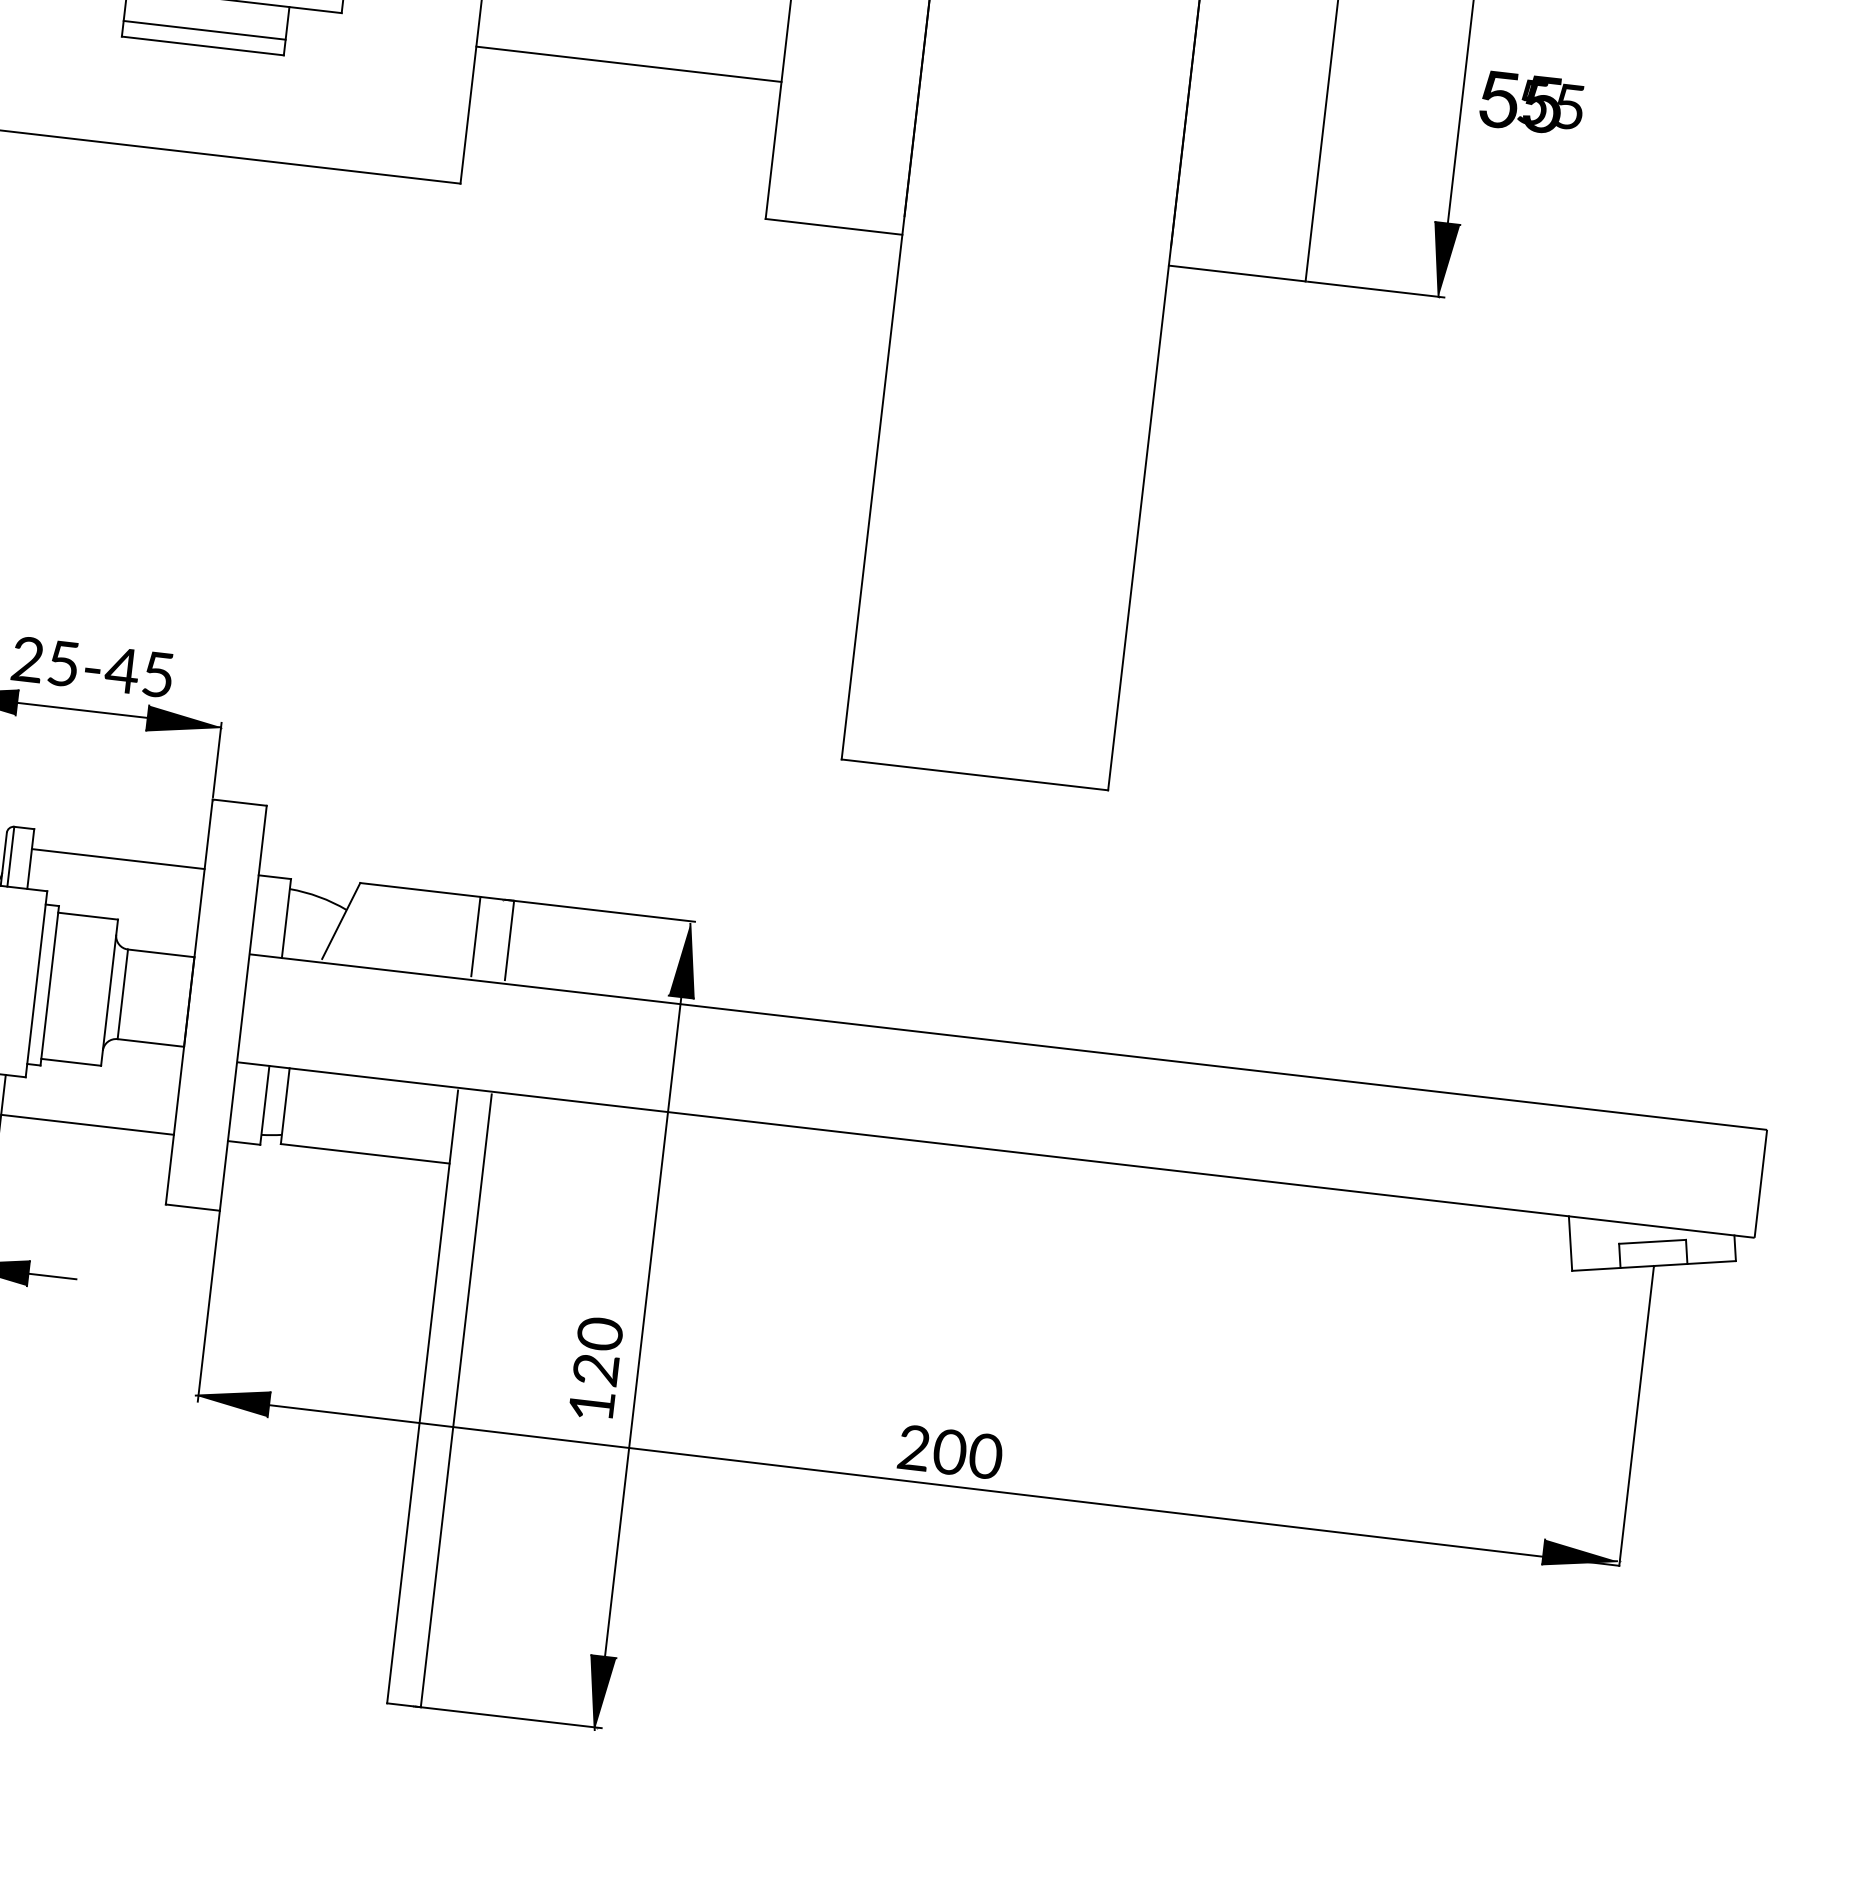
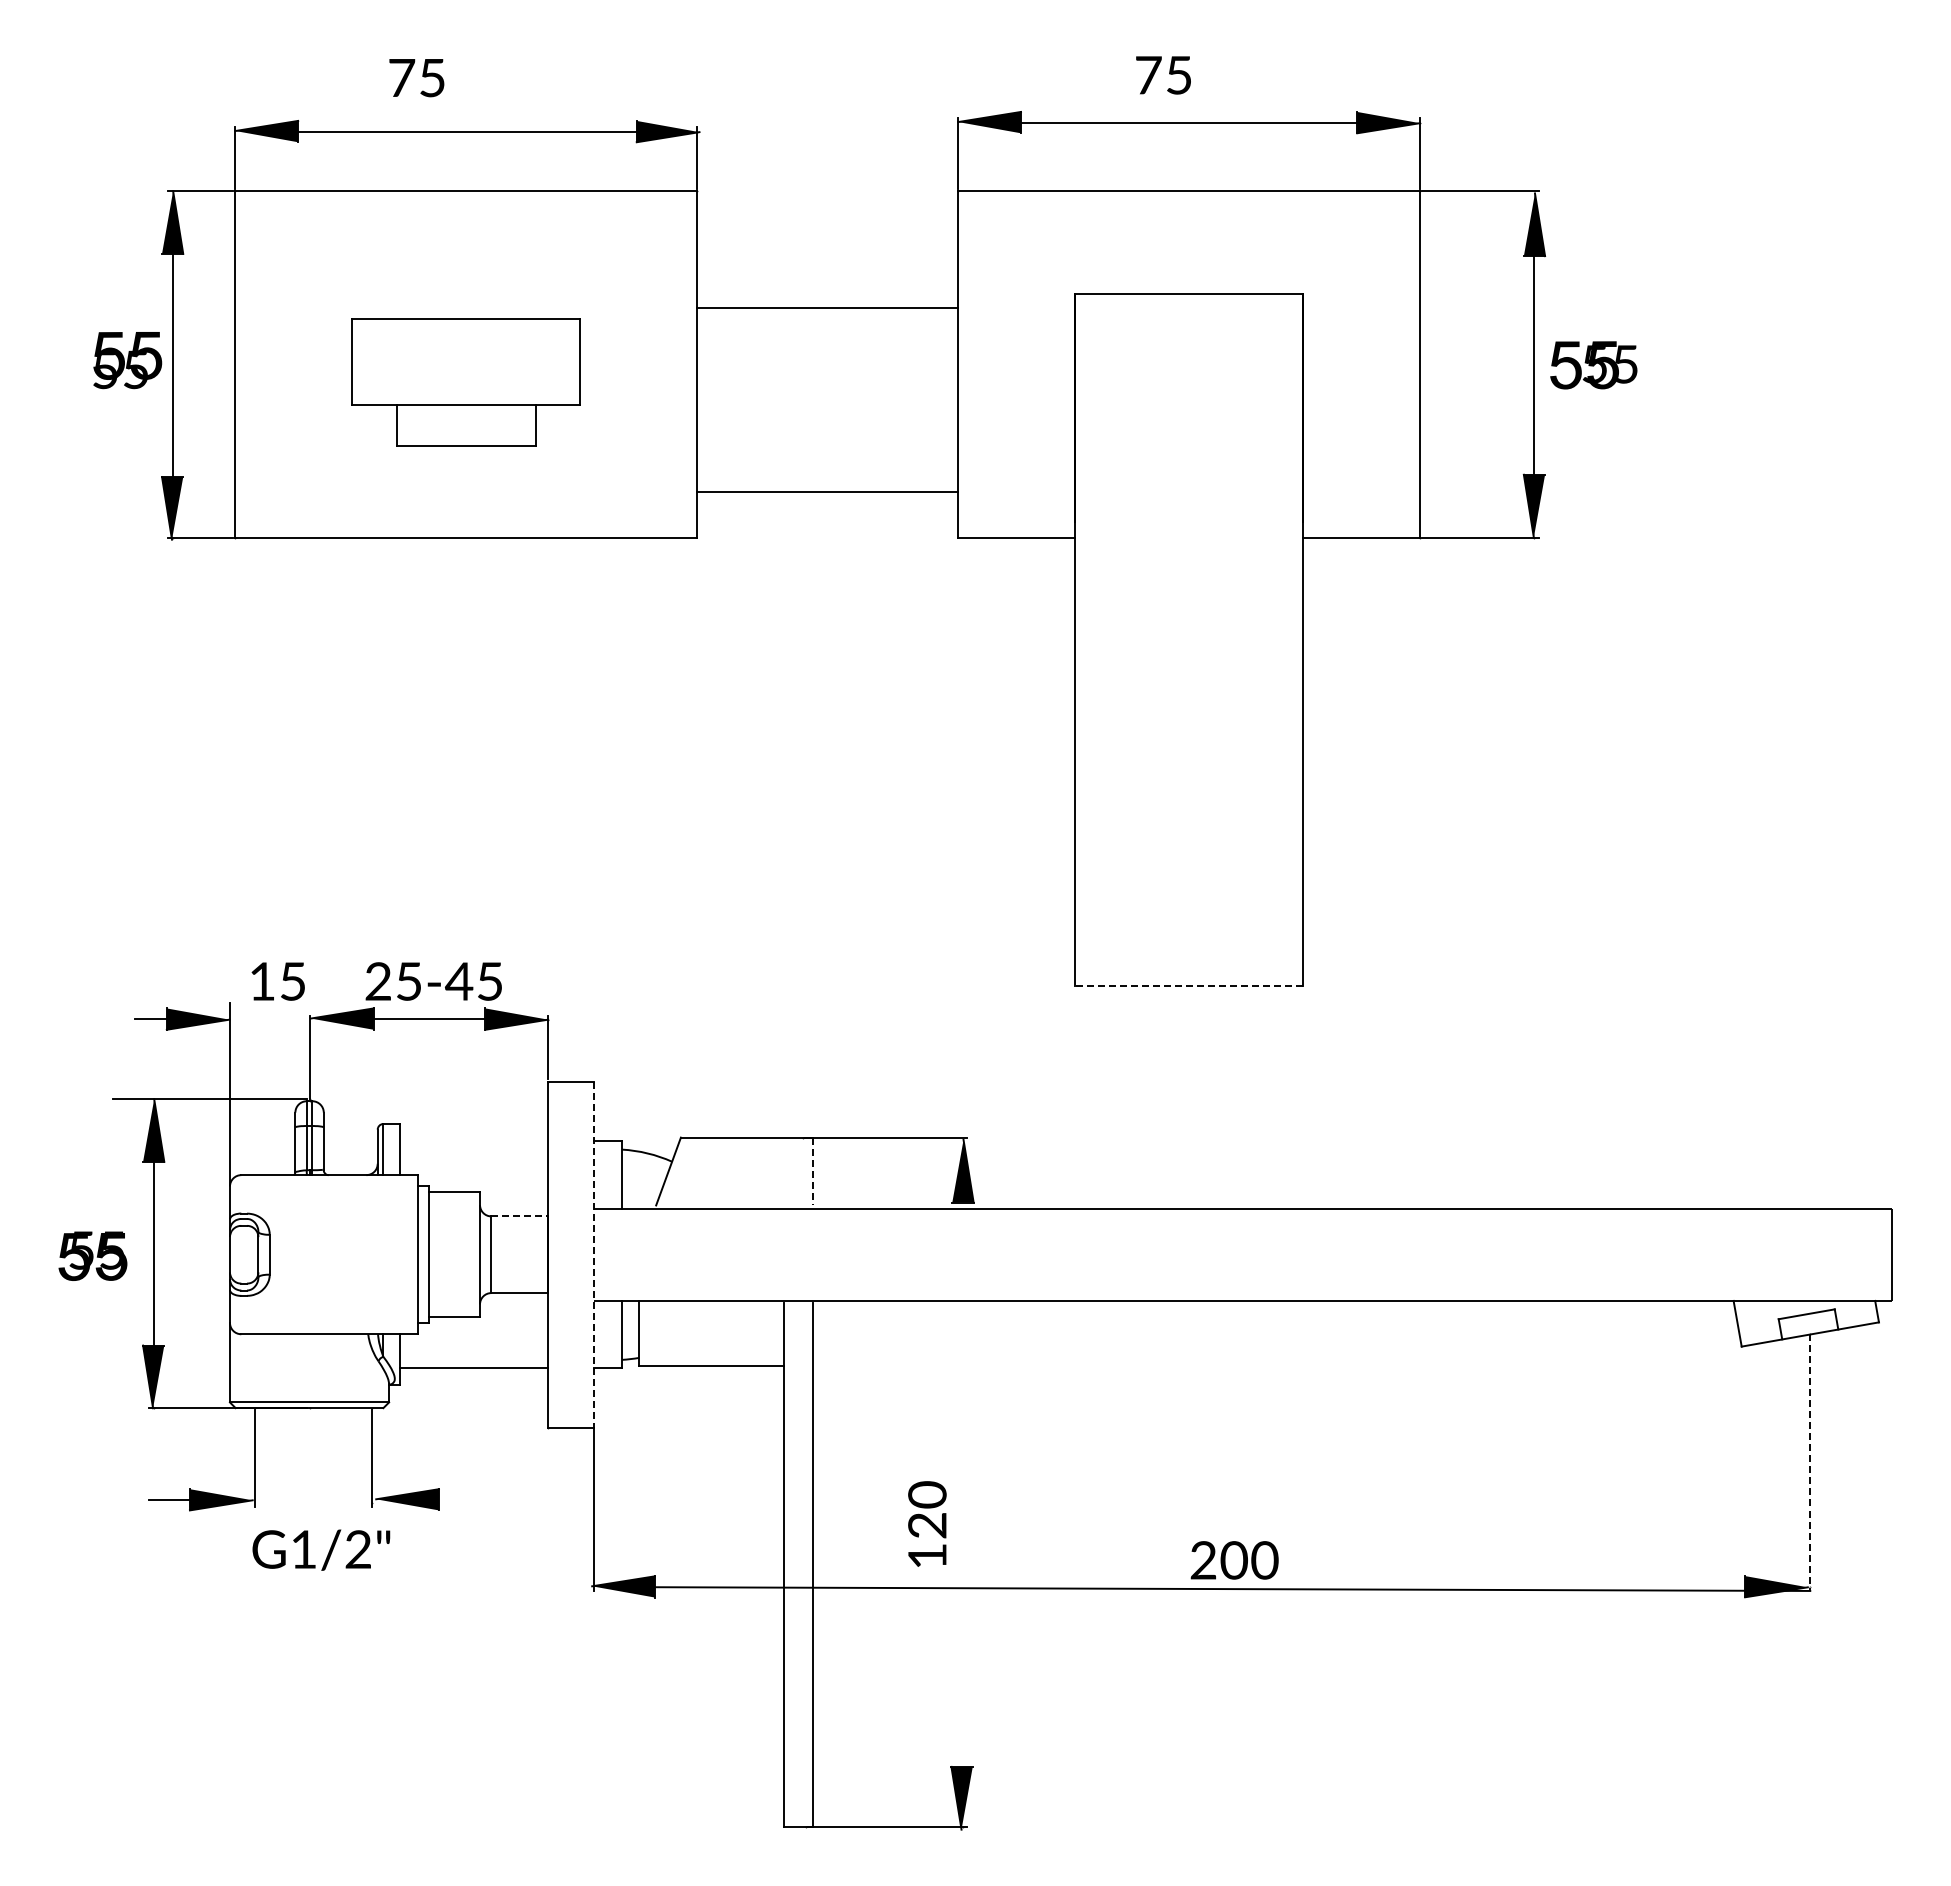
line: (204, 30) -> (466, 433), removed
line: (628, 64) -> (827, 492), moved
line: (975, 775) -> (1189, 986), solid -> dashed
line: (118, 859) -> (474, 1141), removed
line: (475, 936) -> (783, 1171), removed
line: (509, 940) -> (812, 1171), solid -> dashed
line: (162, 953) -> (520, 1216), solid -> dashed
line: (243, 1009) -> (594, 1255), solid -> dashed
line: (48, 1275) -> (456, 1499), removed
line: (643, 1324) -> (963, 1482), removed
line: (1636, 1416) -> (1810, 1463), solid -> dashed

